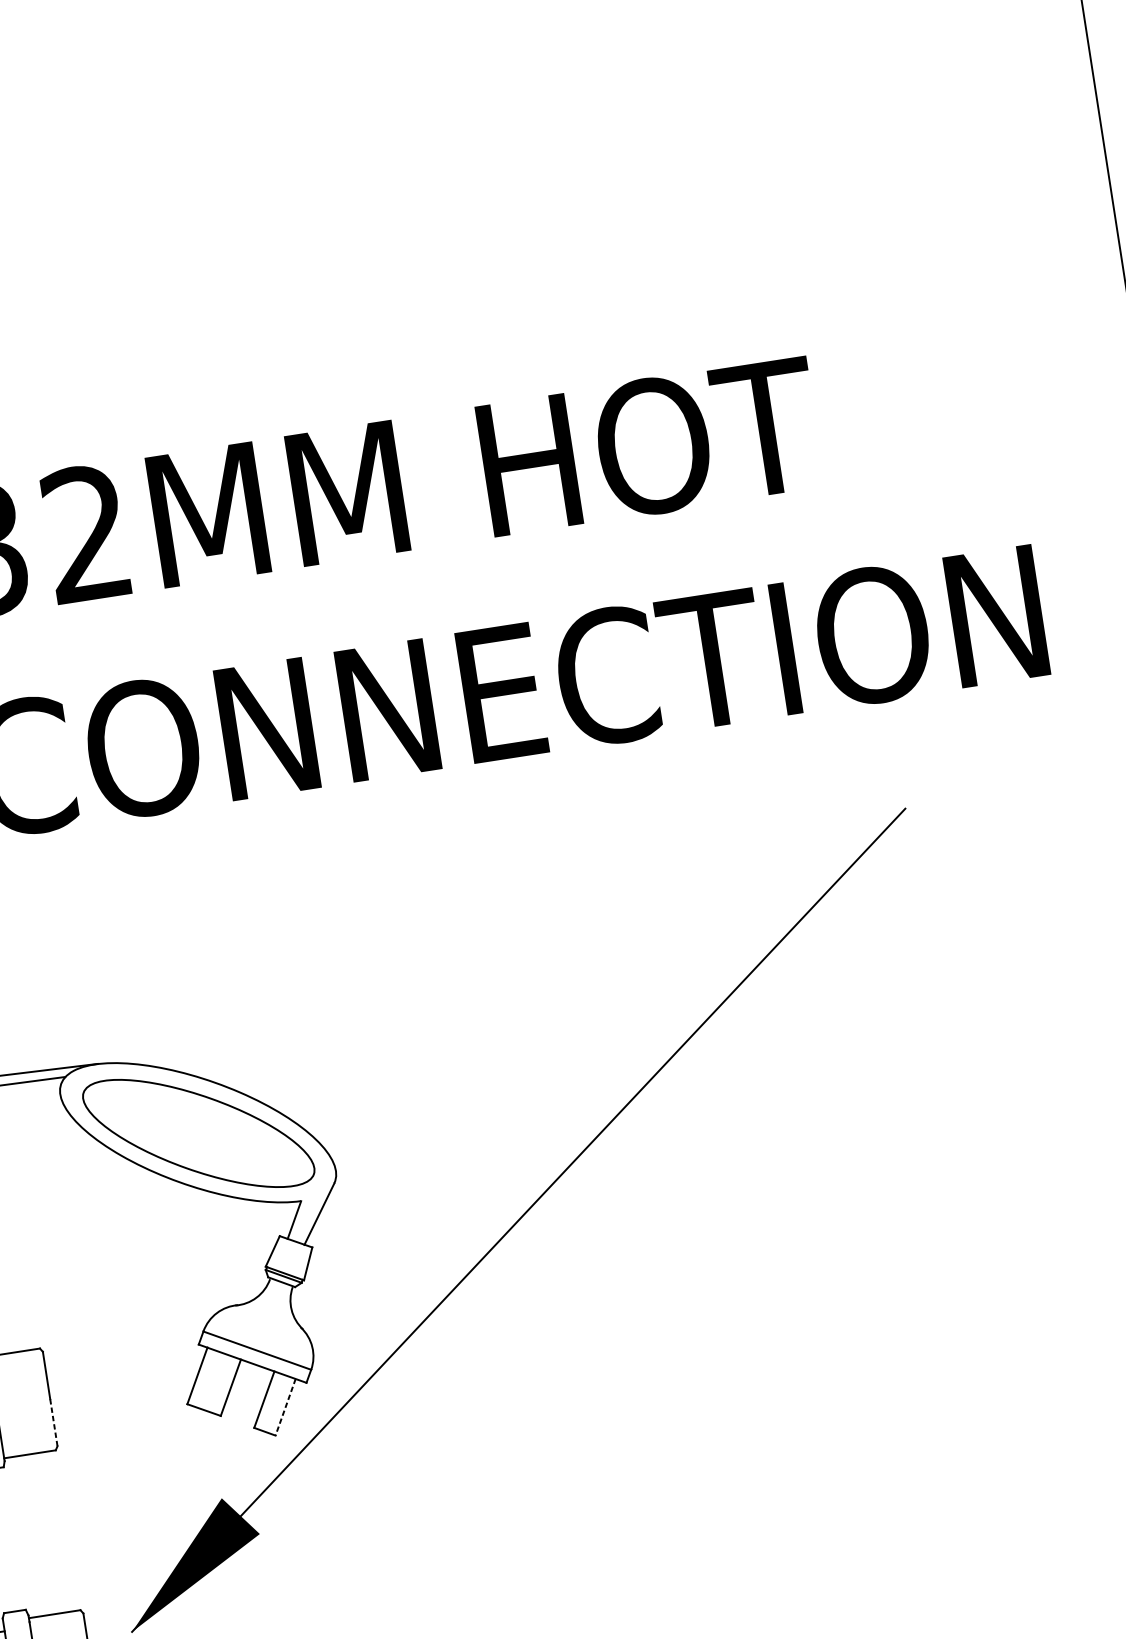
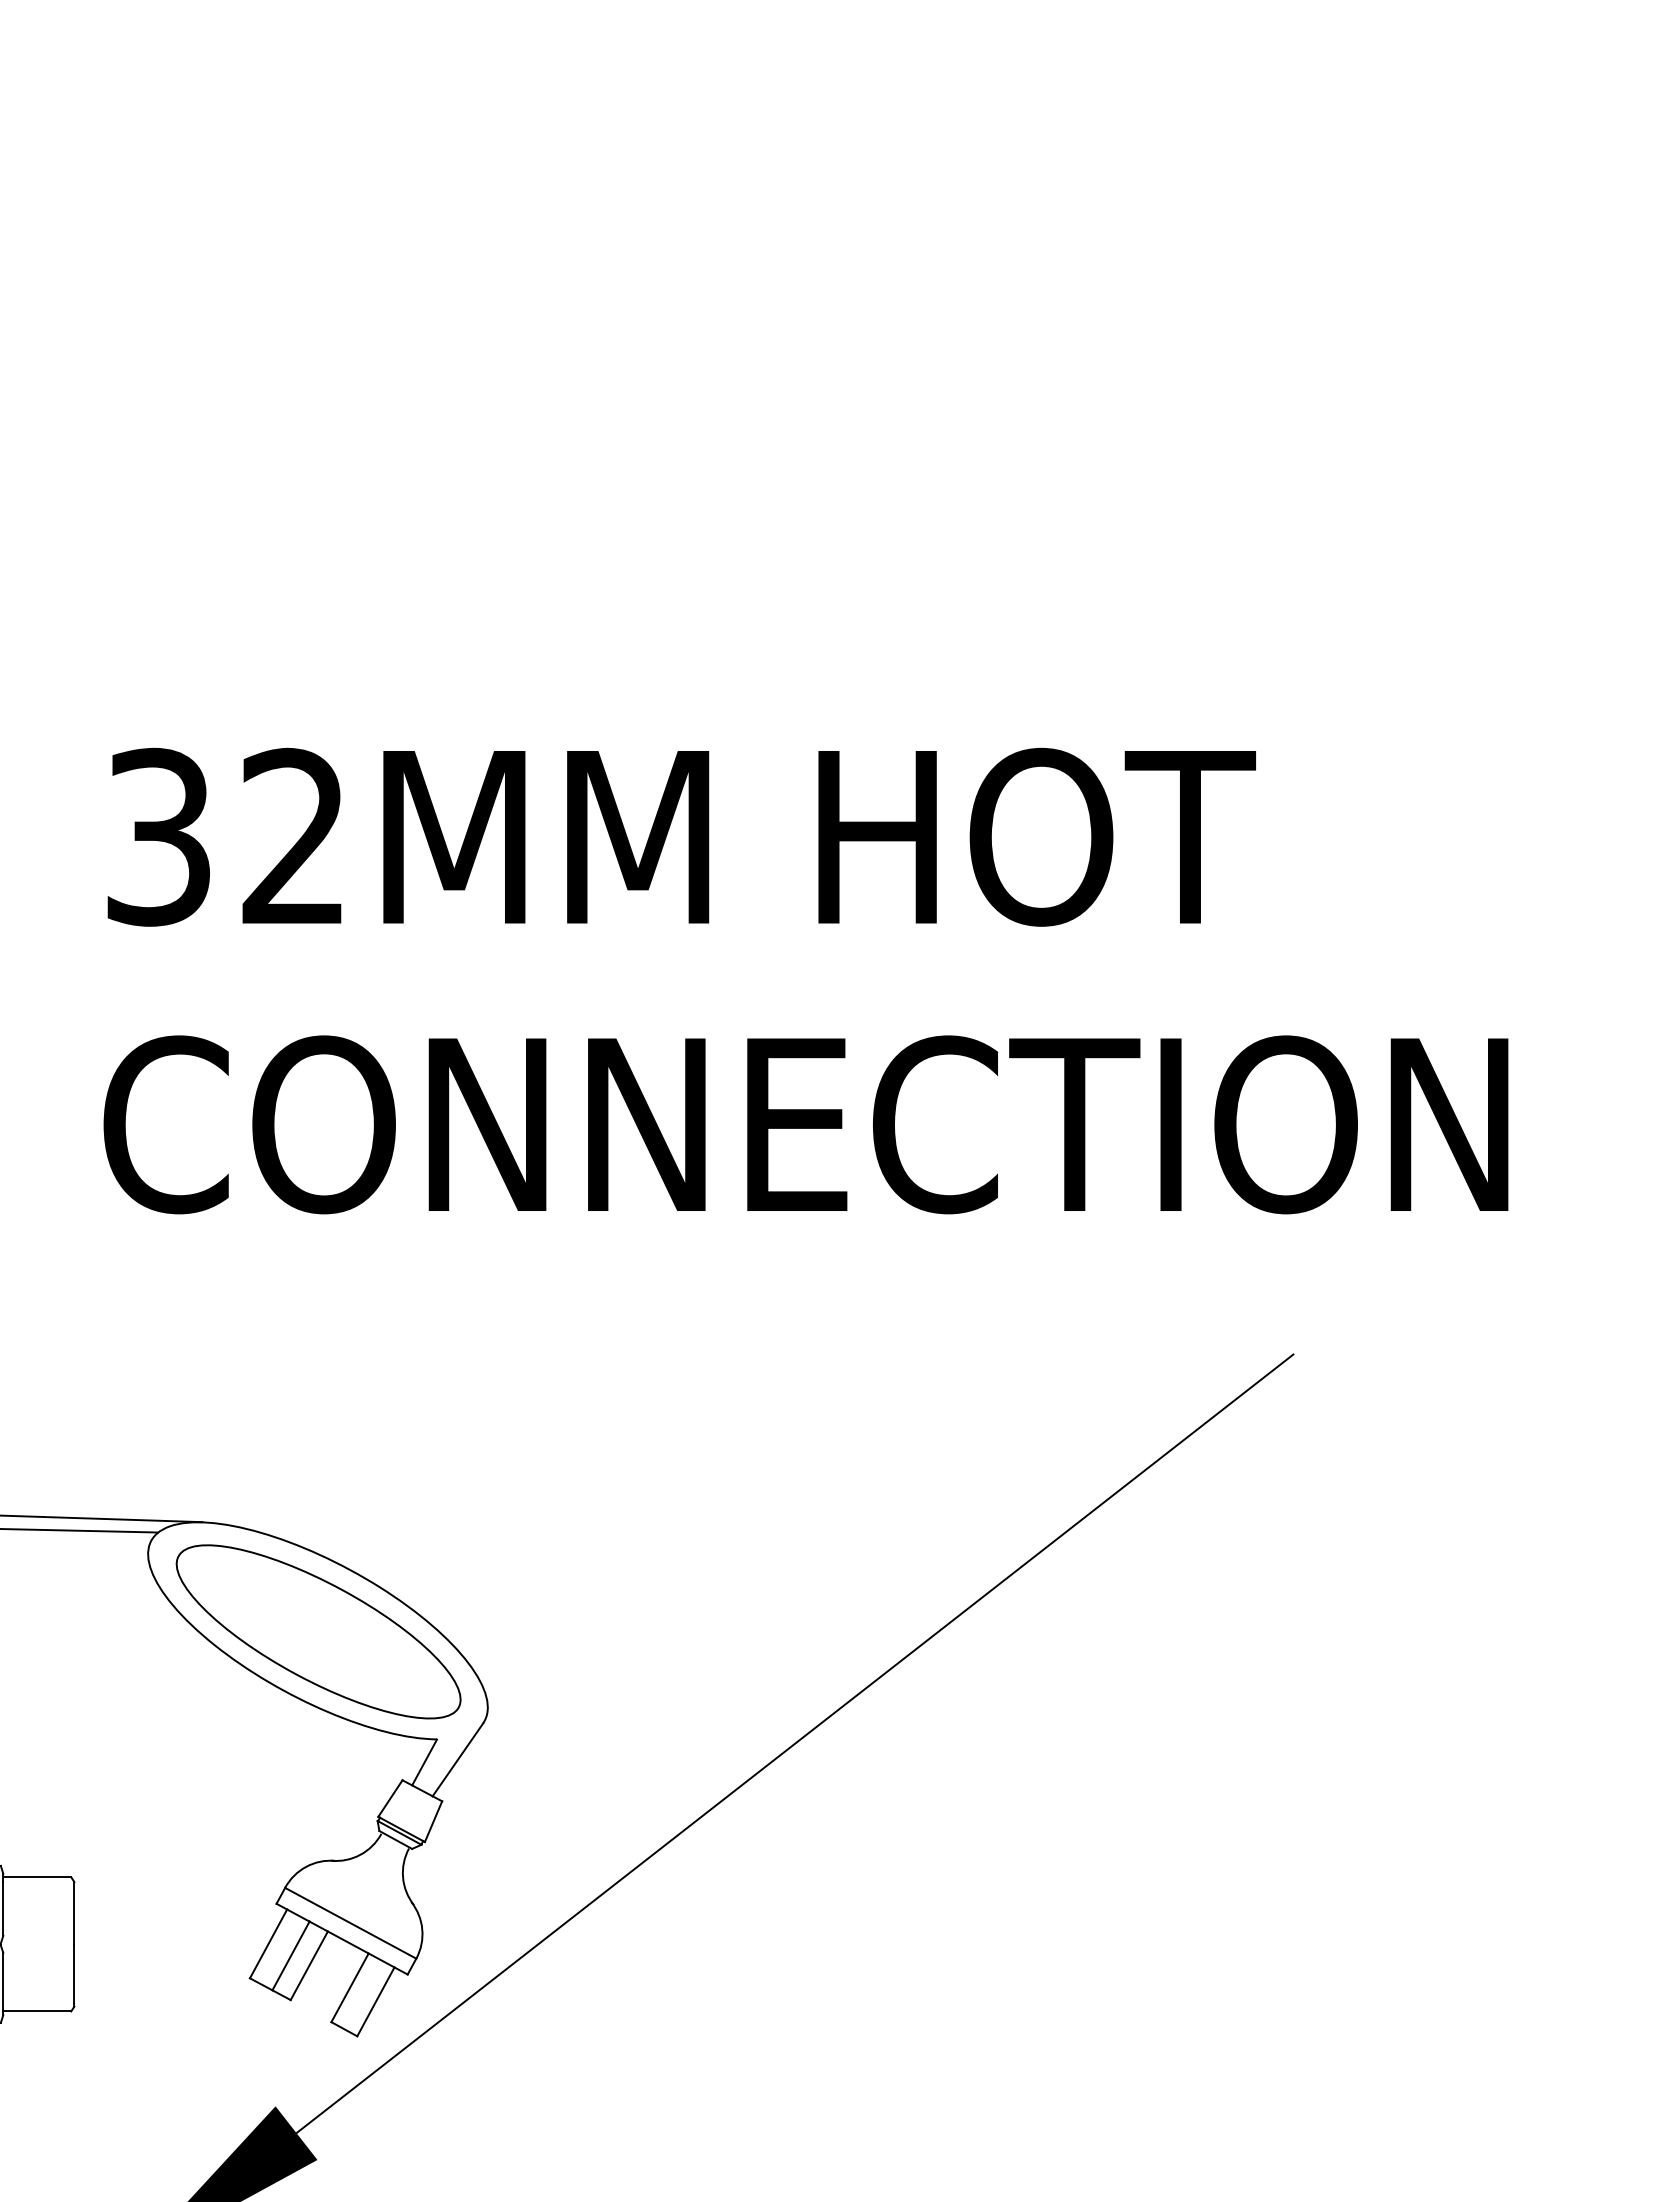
line: (215, 1382) -> (290, 1955), added
line: (285, 1407) -> (375, 2002), dashed -> solid
line: (54, 1423) -> (74, 1976), dashed -> solid

